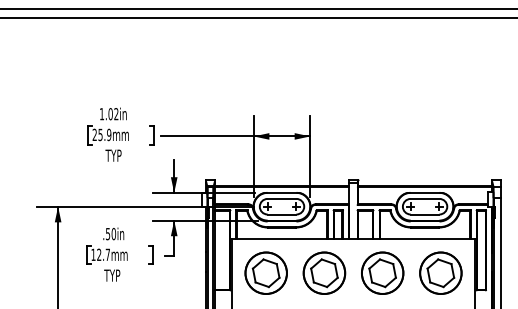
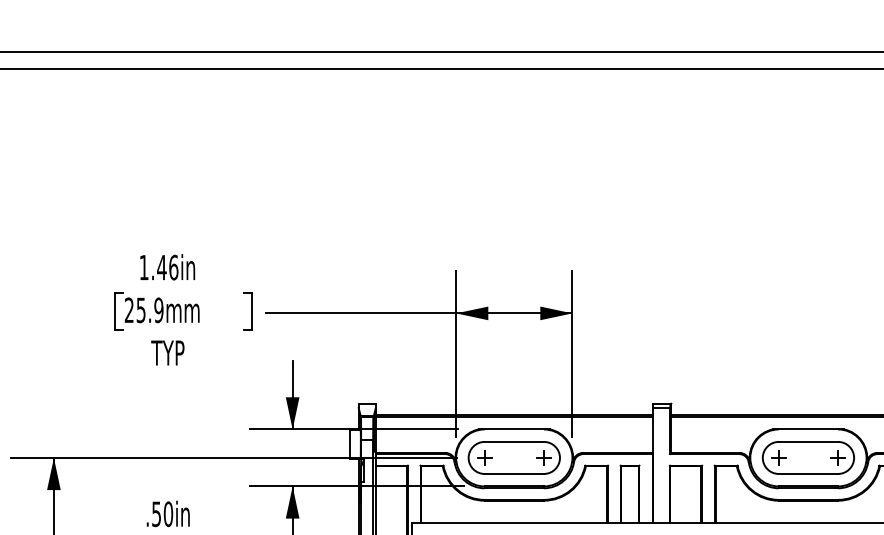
text: (113, 114) -> (167, 268), 1.02in -> 1.46in

